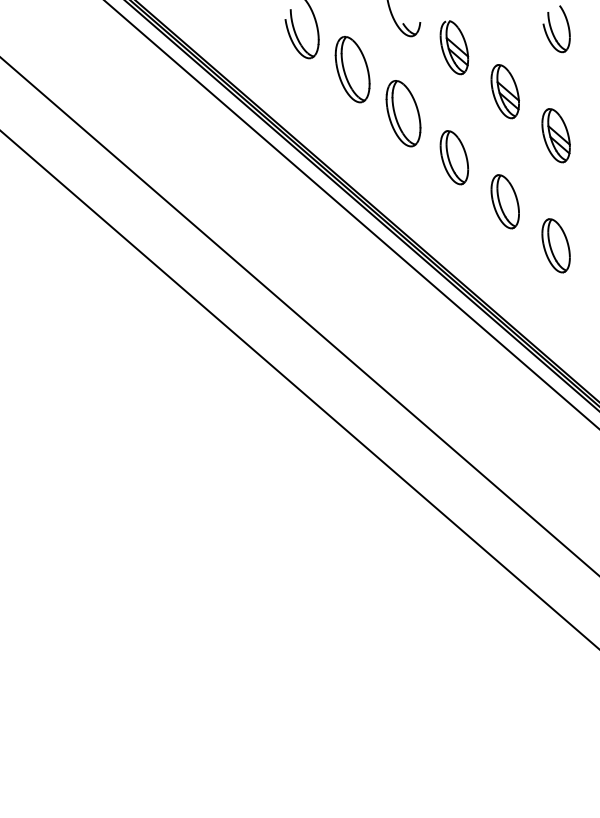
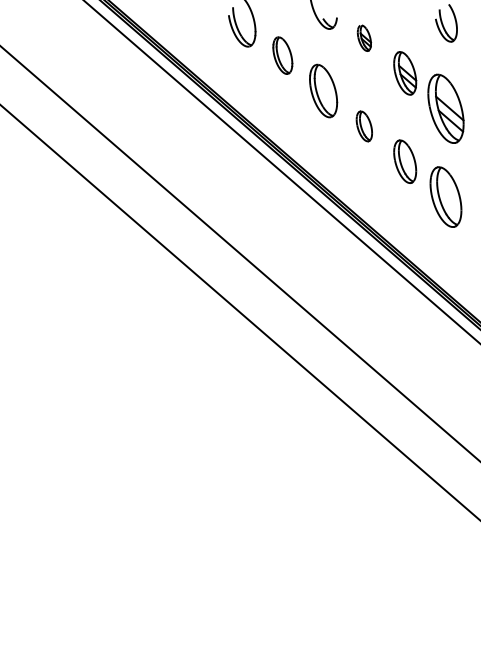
part: (454, 48) -> (364, 38), size x0.6
part: (352, 69) -> (282, 55), size x0.7
part: (555, 135) -> (445, 108), size x1.6
part: (454, 157) -> (364, 126), size x0.7
part: (555, 245) -> (445, 196), size x1.4

